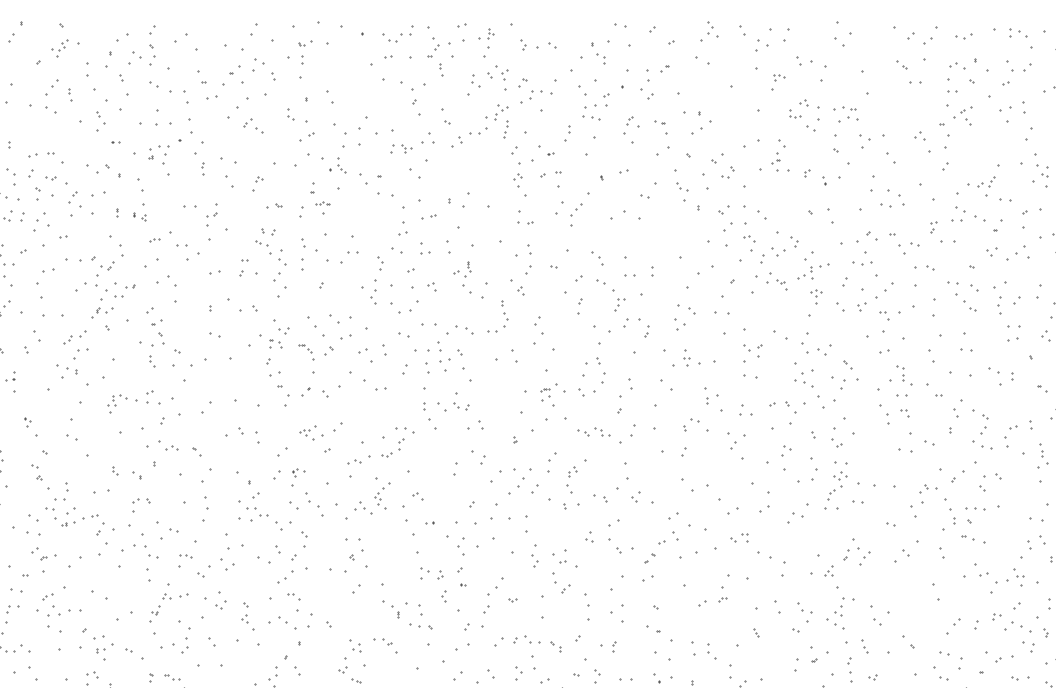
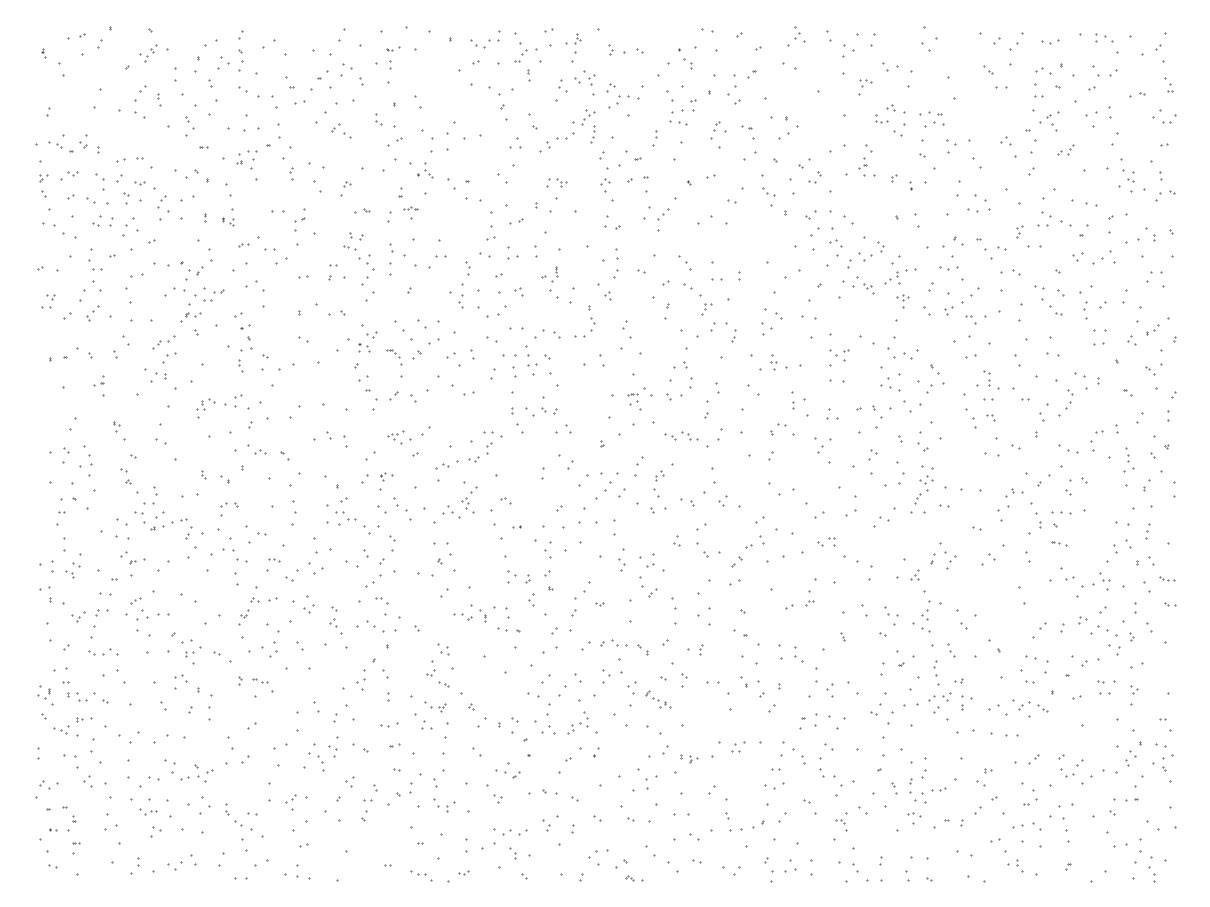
part: (400, 148) -> (556, 182), moved
part: (986, 181) -> (1065, 149), moved
part: (984, 424) -> (1069, 399), moved
part: (973, 539) -> (1059, 543), size x0.62
part: (382, 641) -> (462, 616), moved

